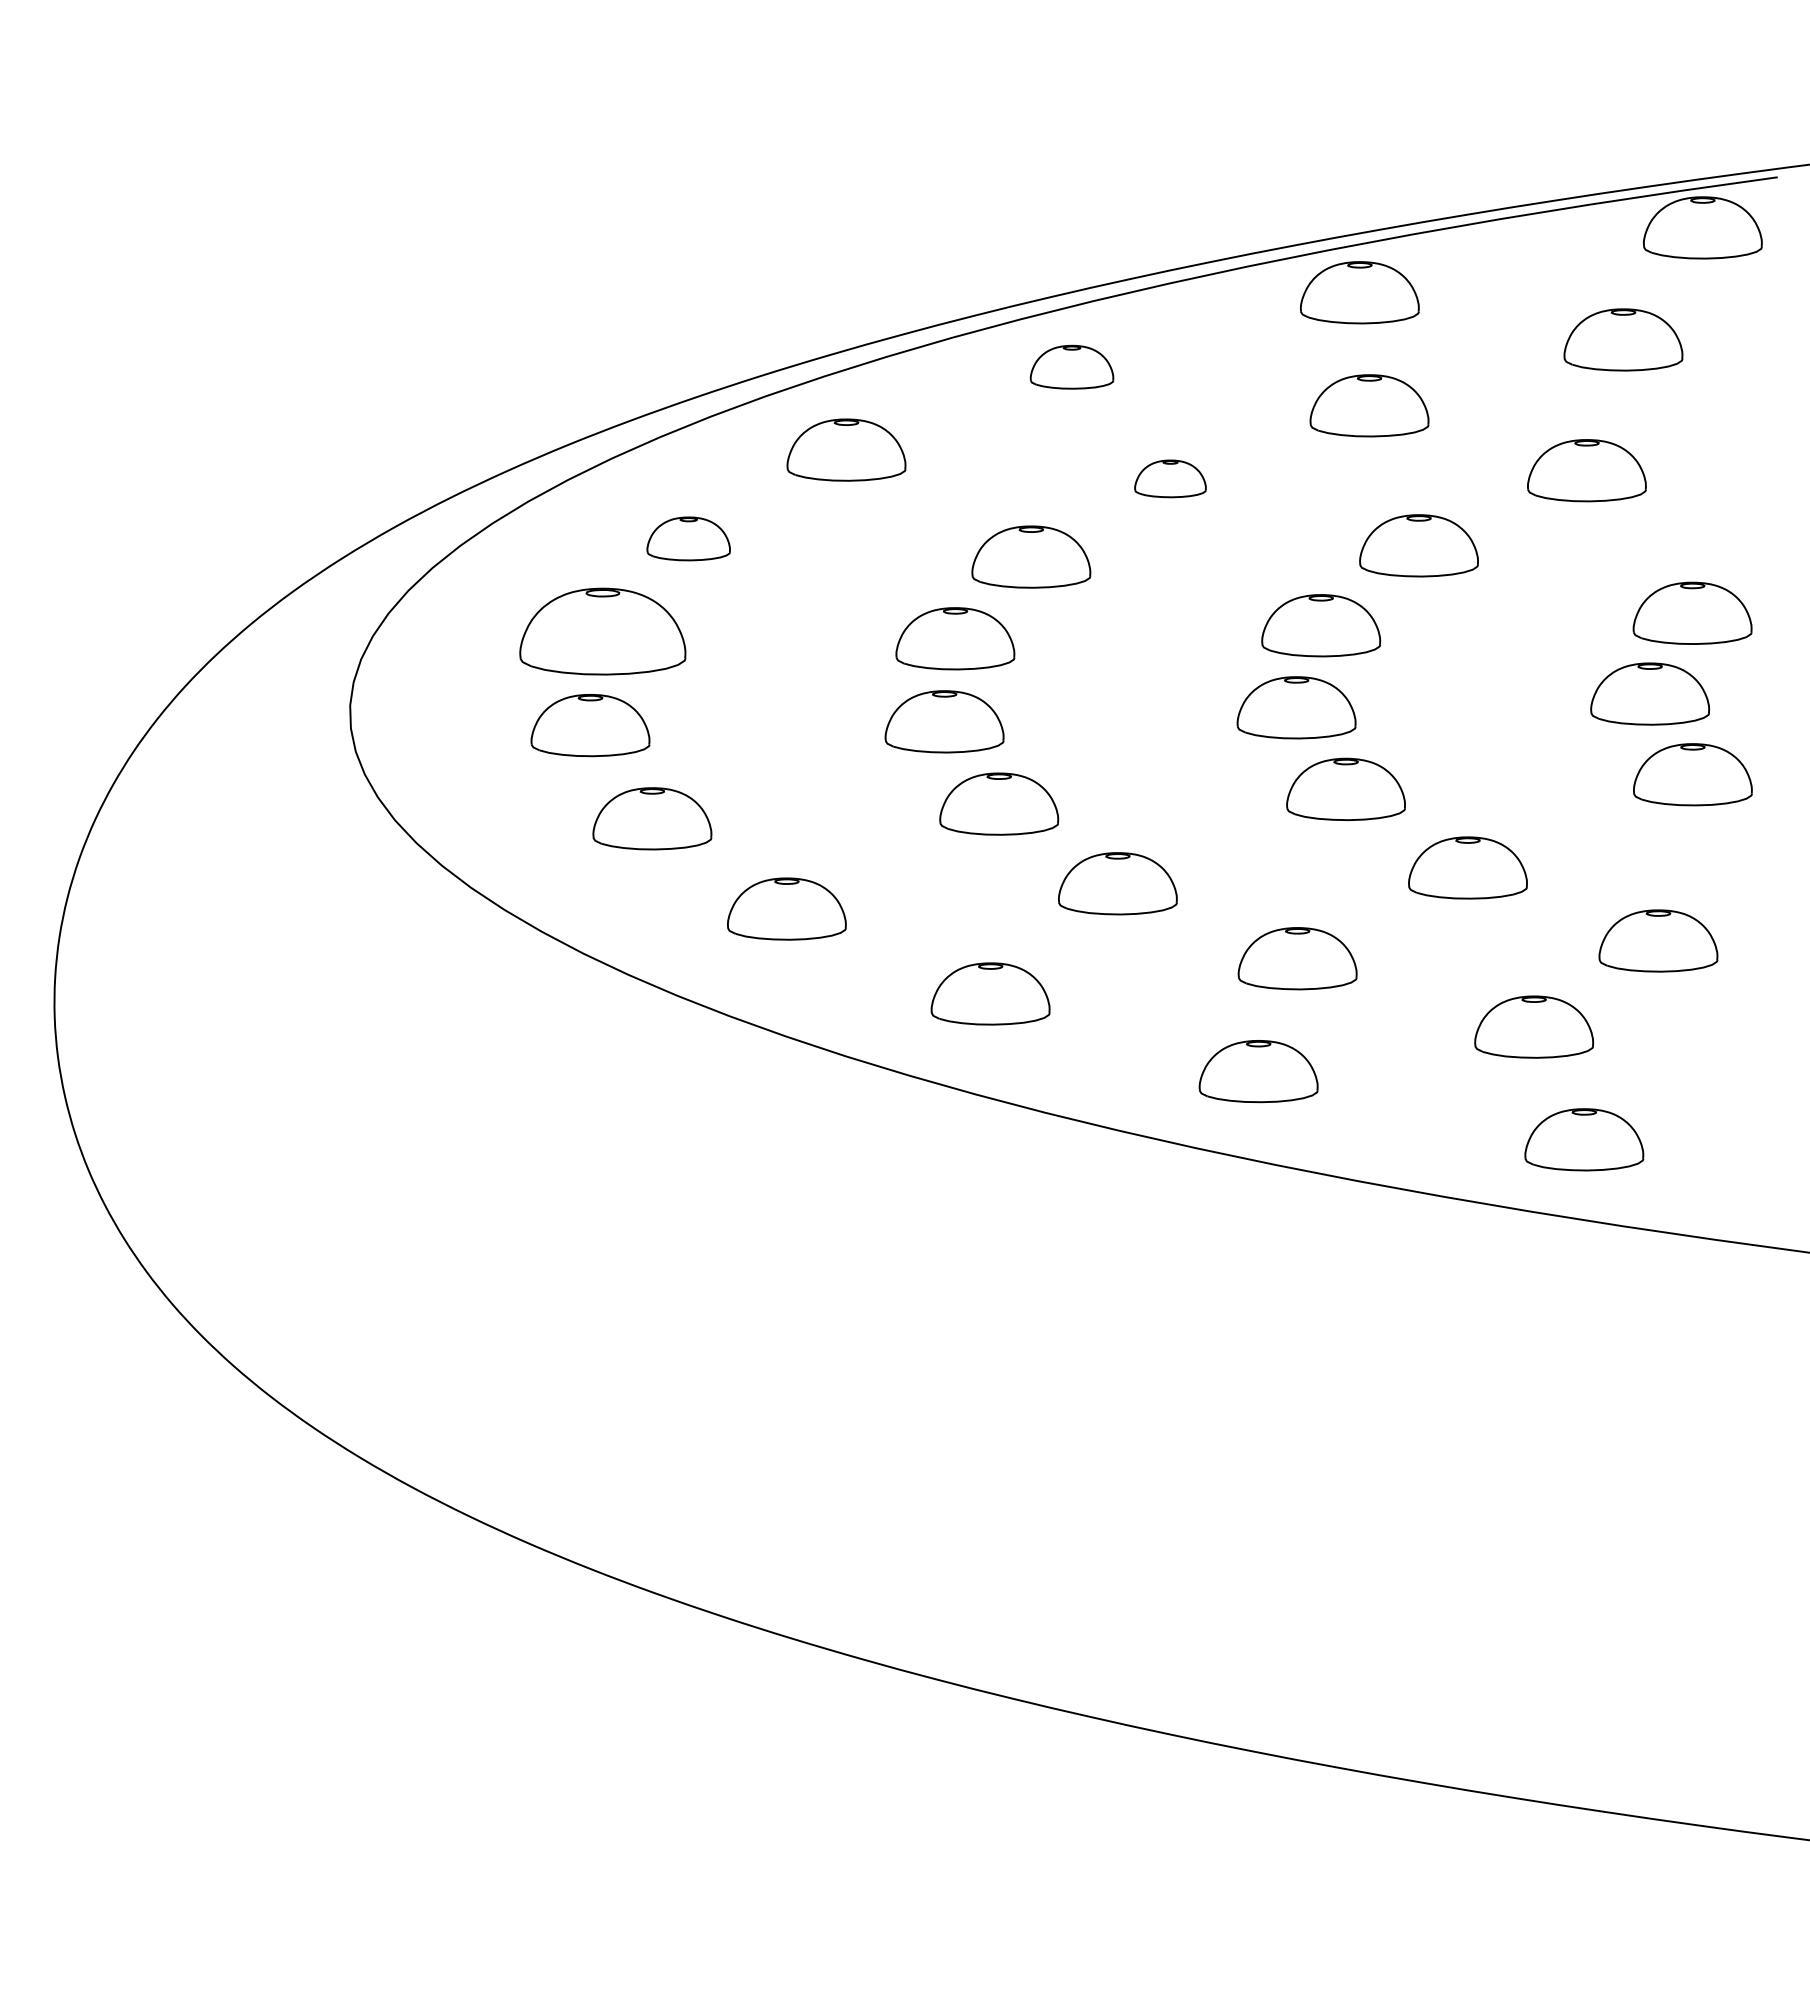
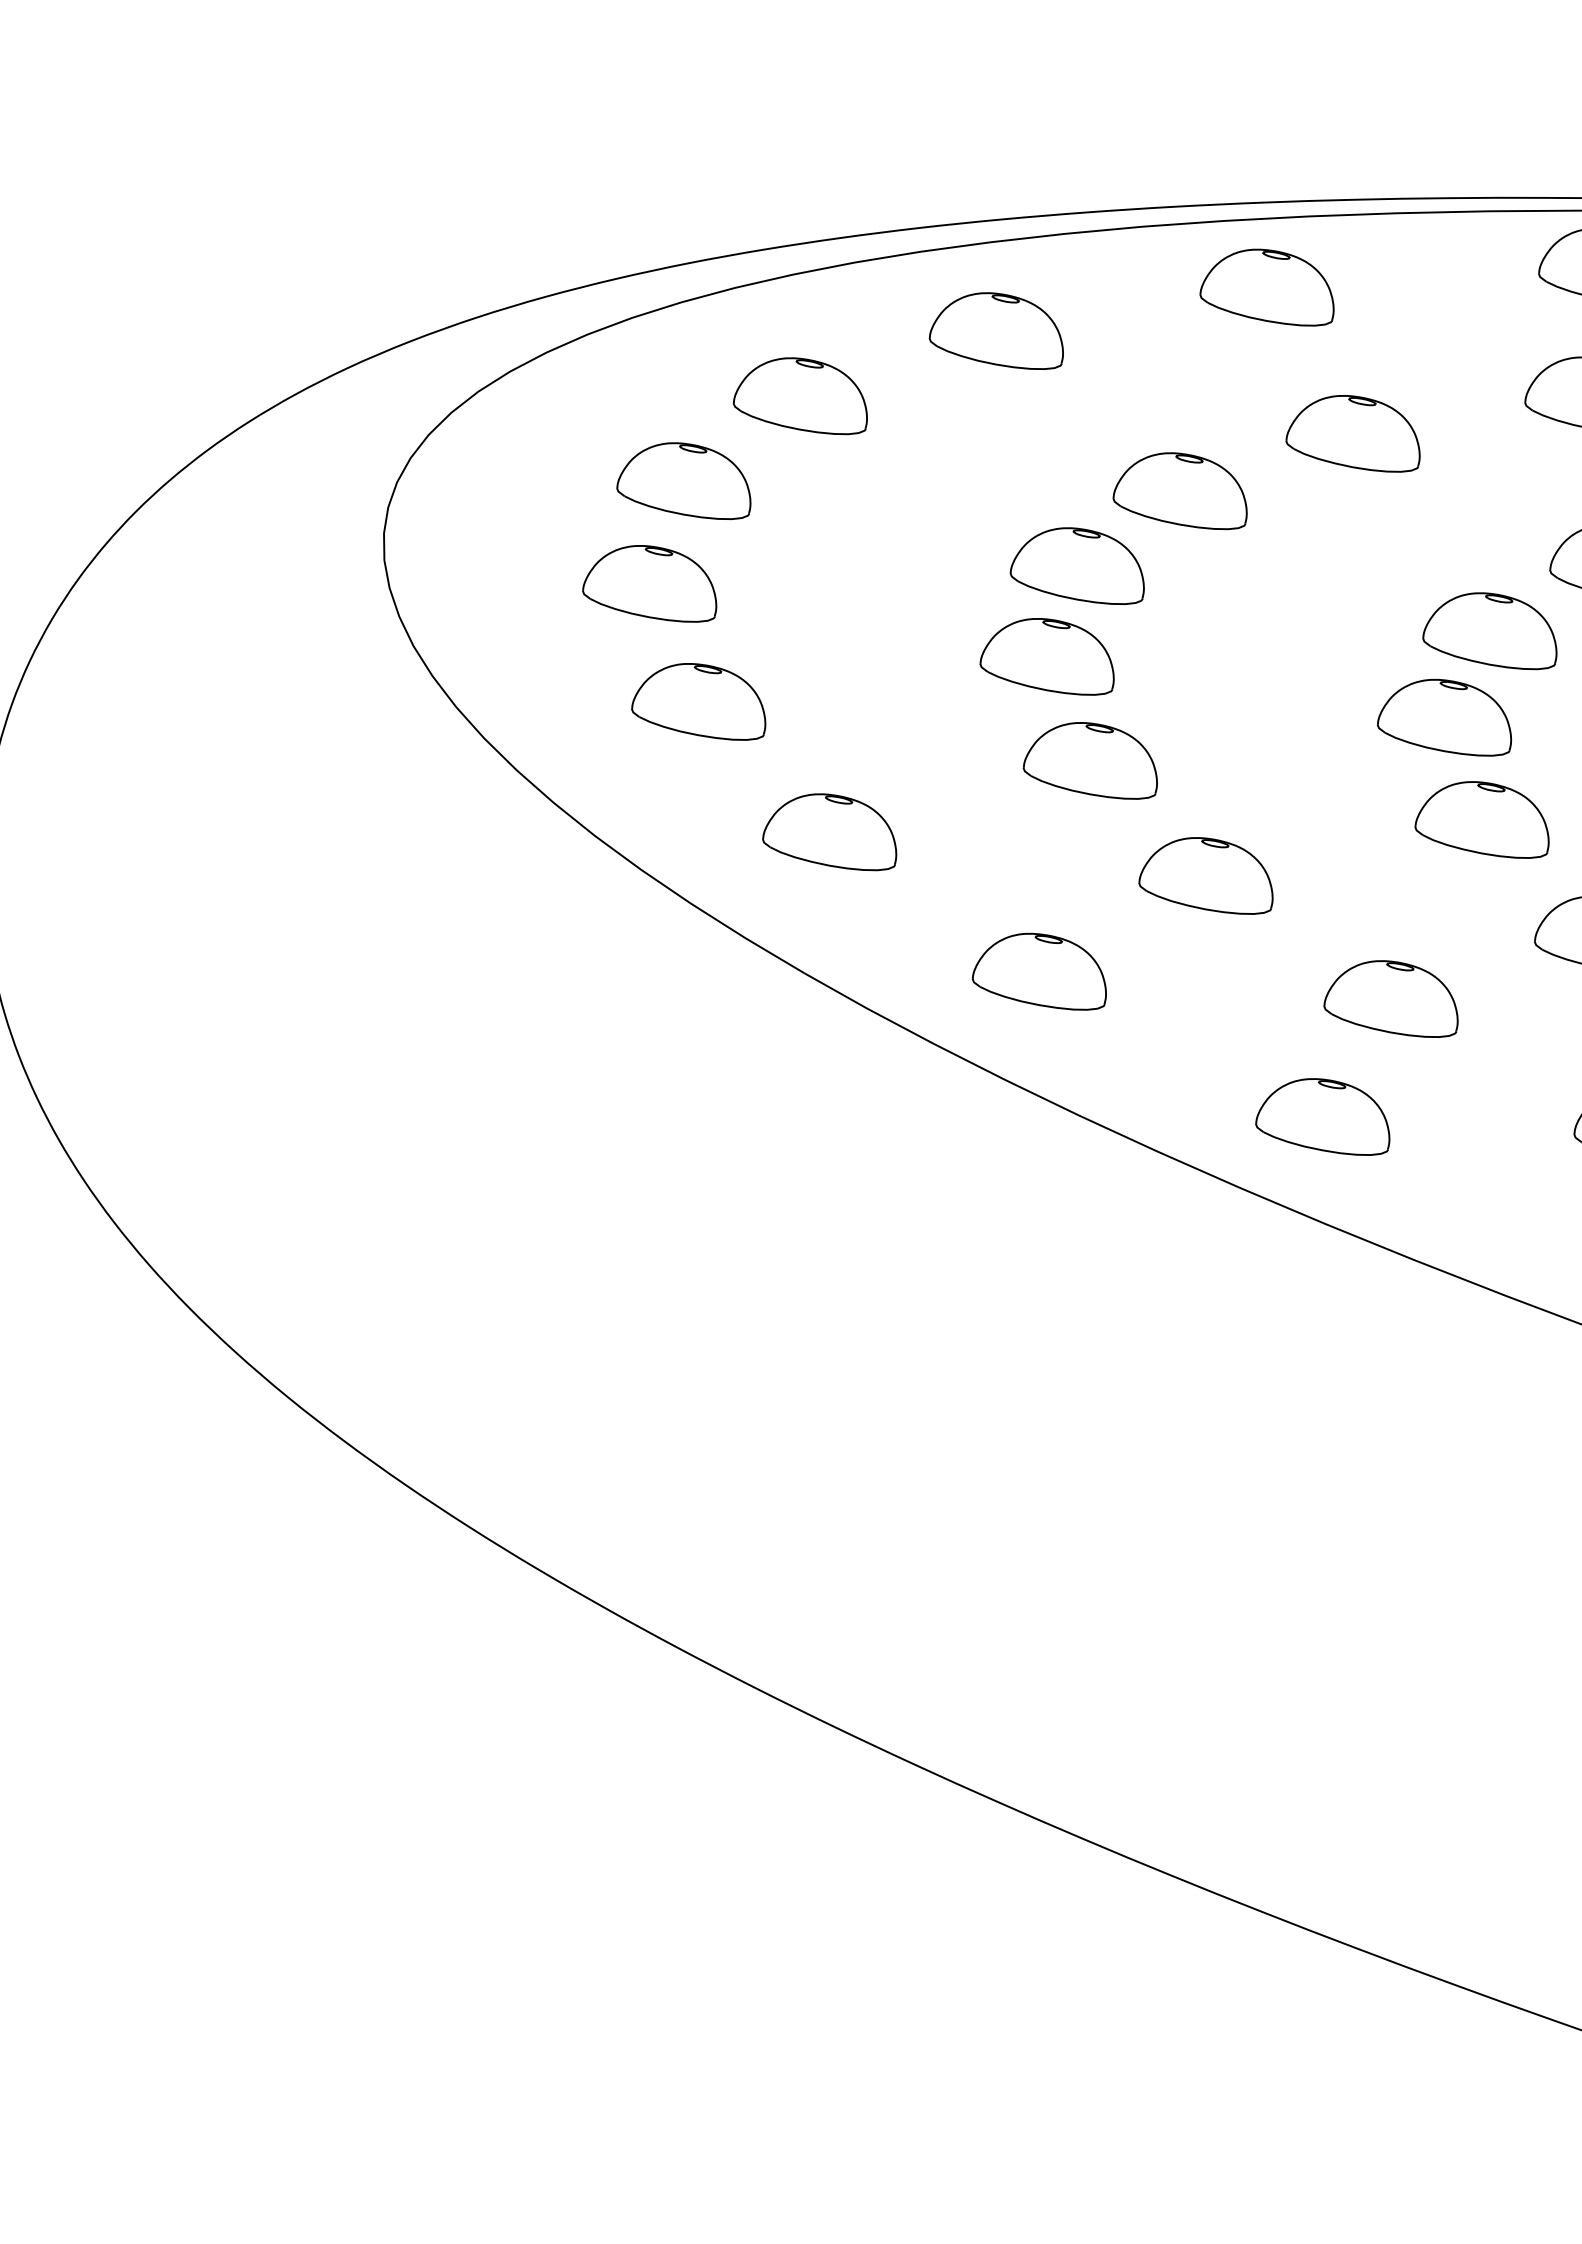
part: (1071, 366) -> (1269, 284), size x1.43
part: (1170, 478) -> (1356, 431), size x1.67
part: (688, 538) -> (803, 394), size x1.43
part: (602, 630) -> (687, 478), size x0.71

